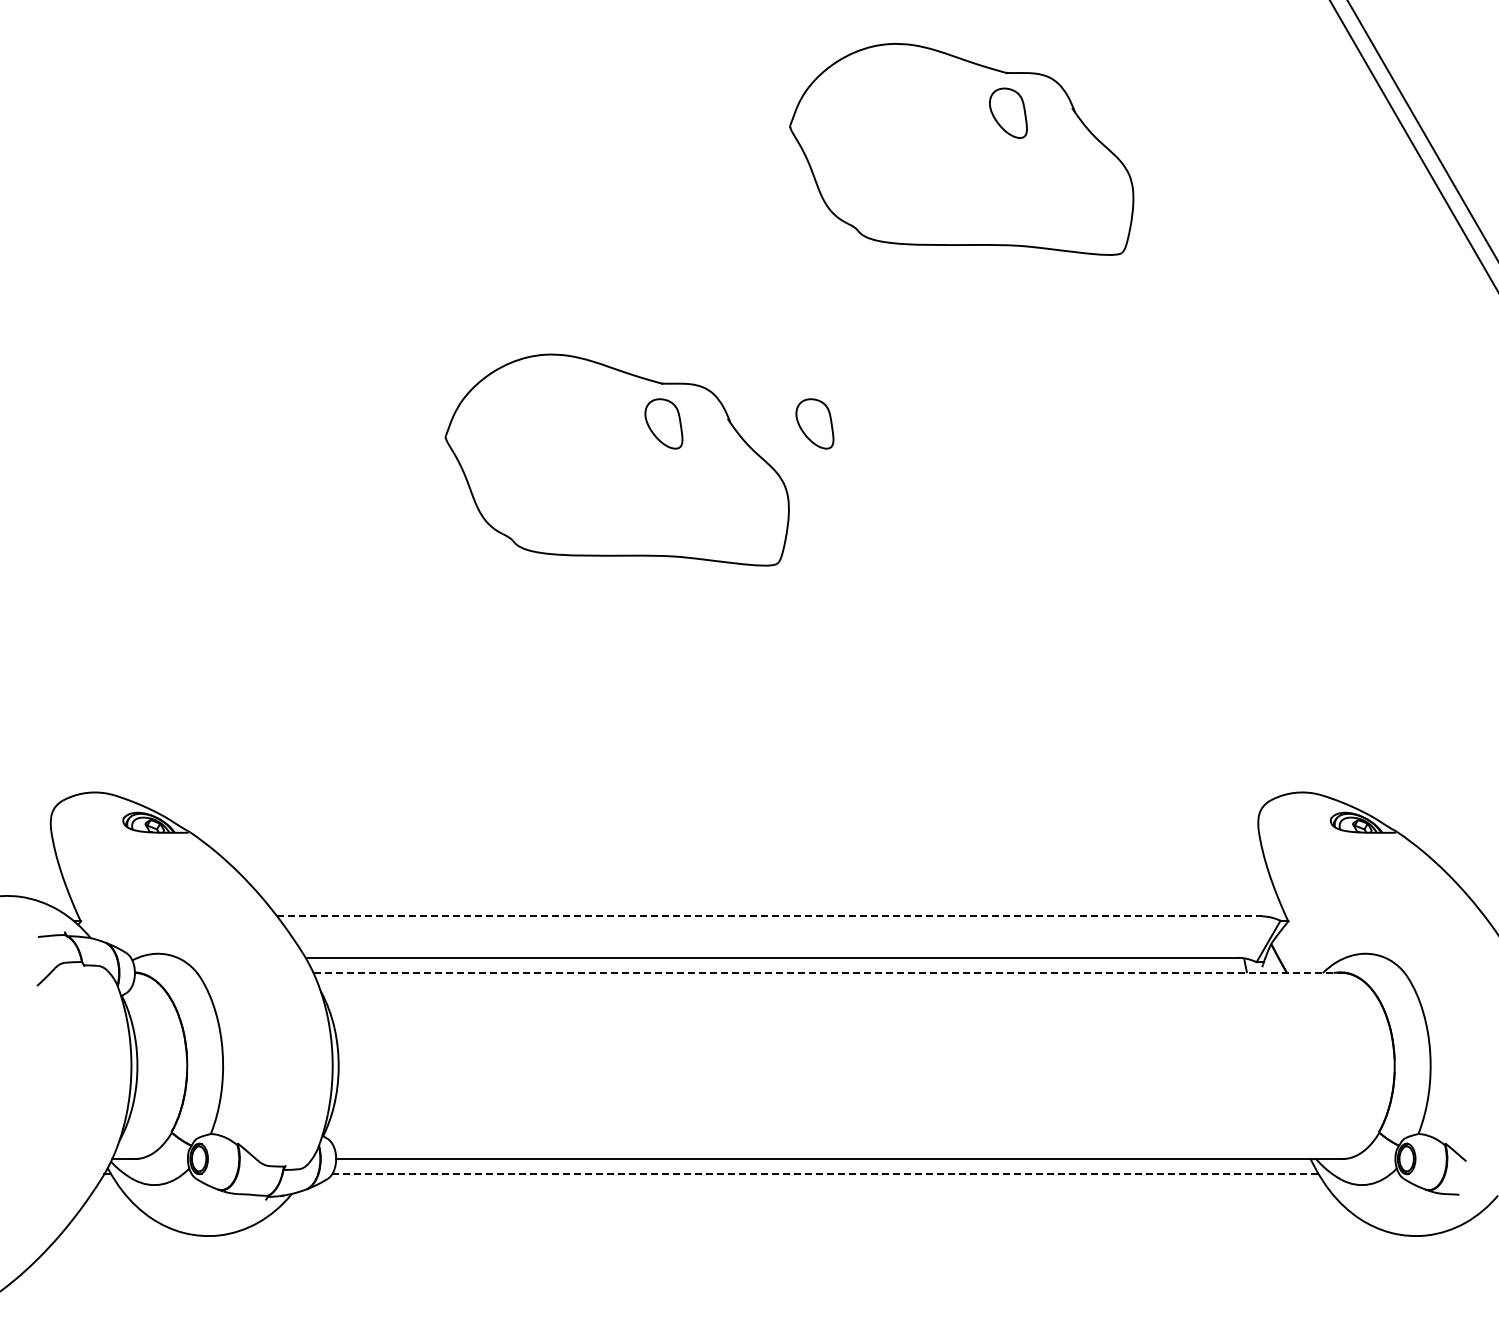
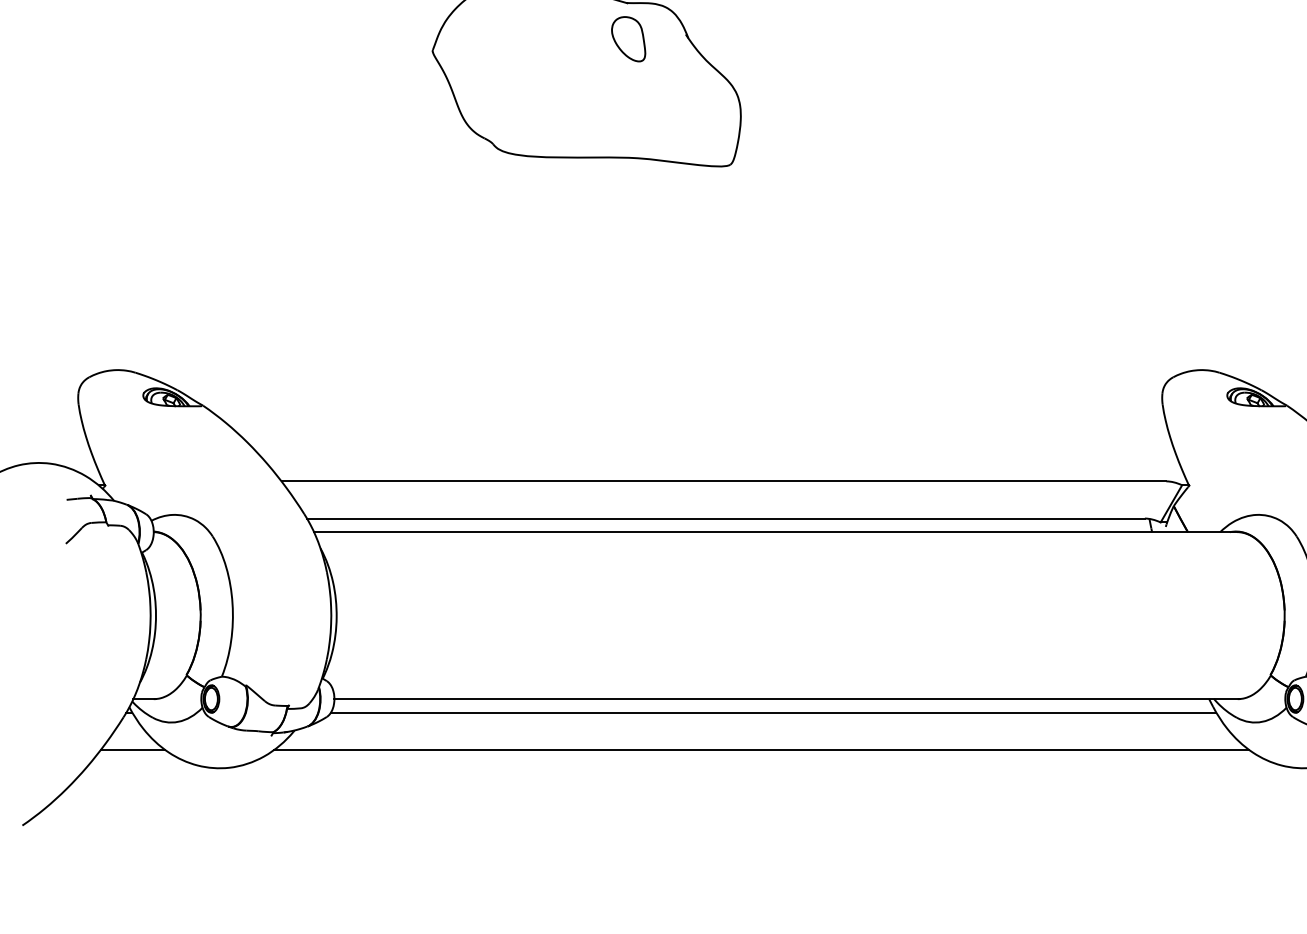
part: (814, 423) -> (763, 38), removed
line: (770, 916) -> (724, 481), dashed -> solid
line: (829, 973) -> (777, 532), dashed -> solid
line: (825, 1174) -> (773, 713), dashed -> solid
line: (111, 1215) -> (132, 749), added
line: (812, 1215) -> (762, 749), added

